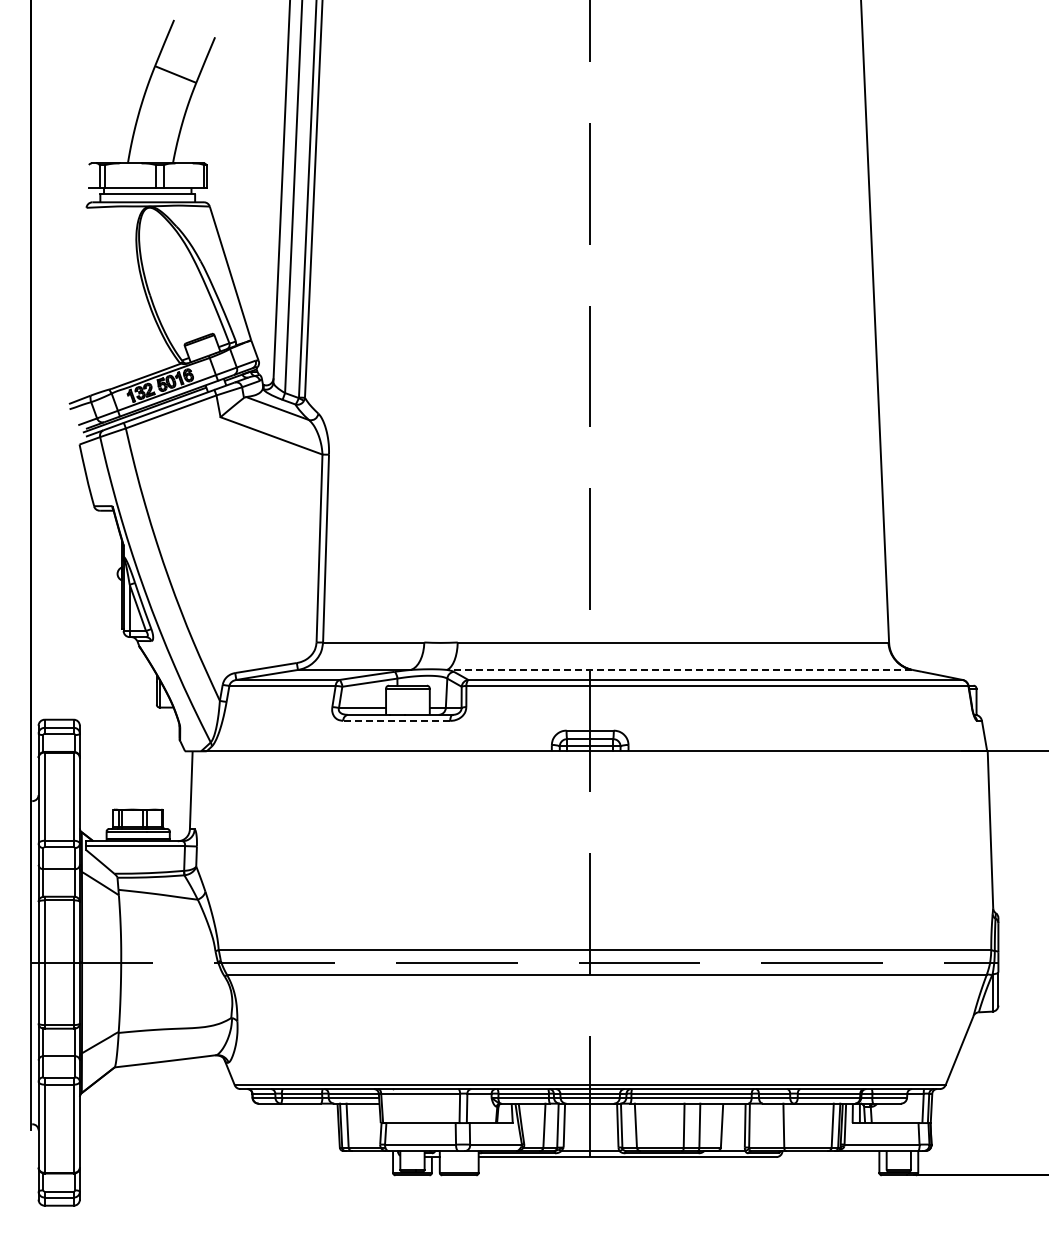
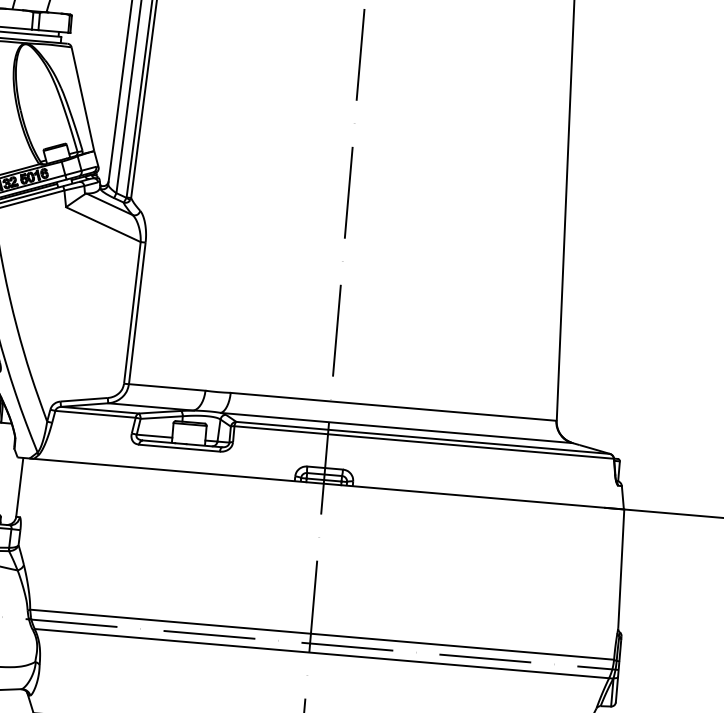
line: (679, 669) -> (396, 427), dashed -> solid
line: (396, 720) -> (179, 447), dashed -> solid

